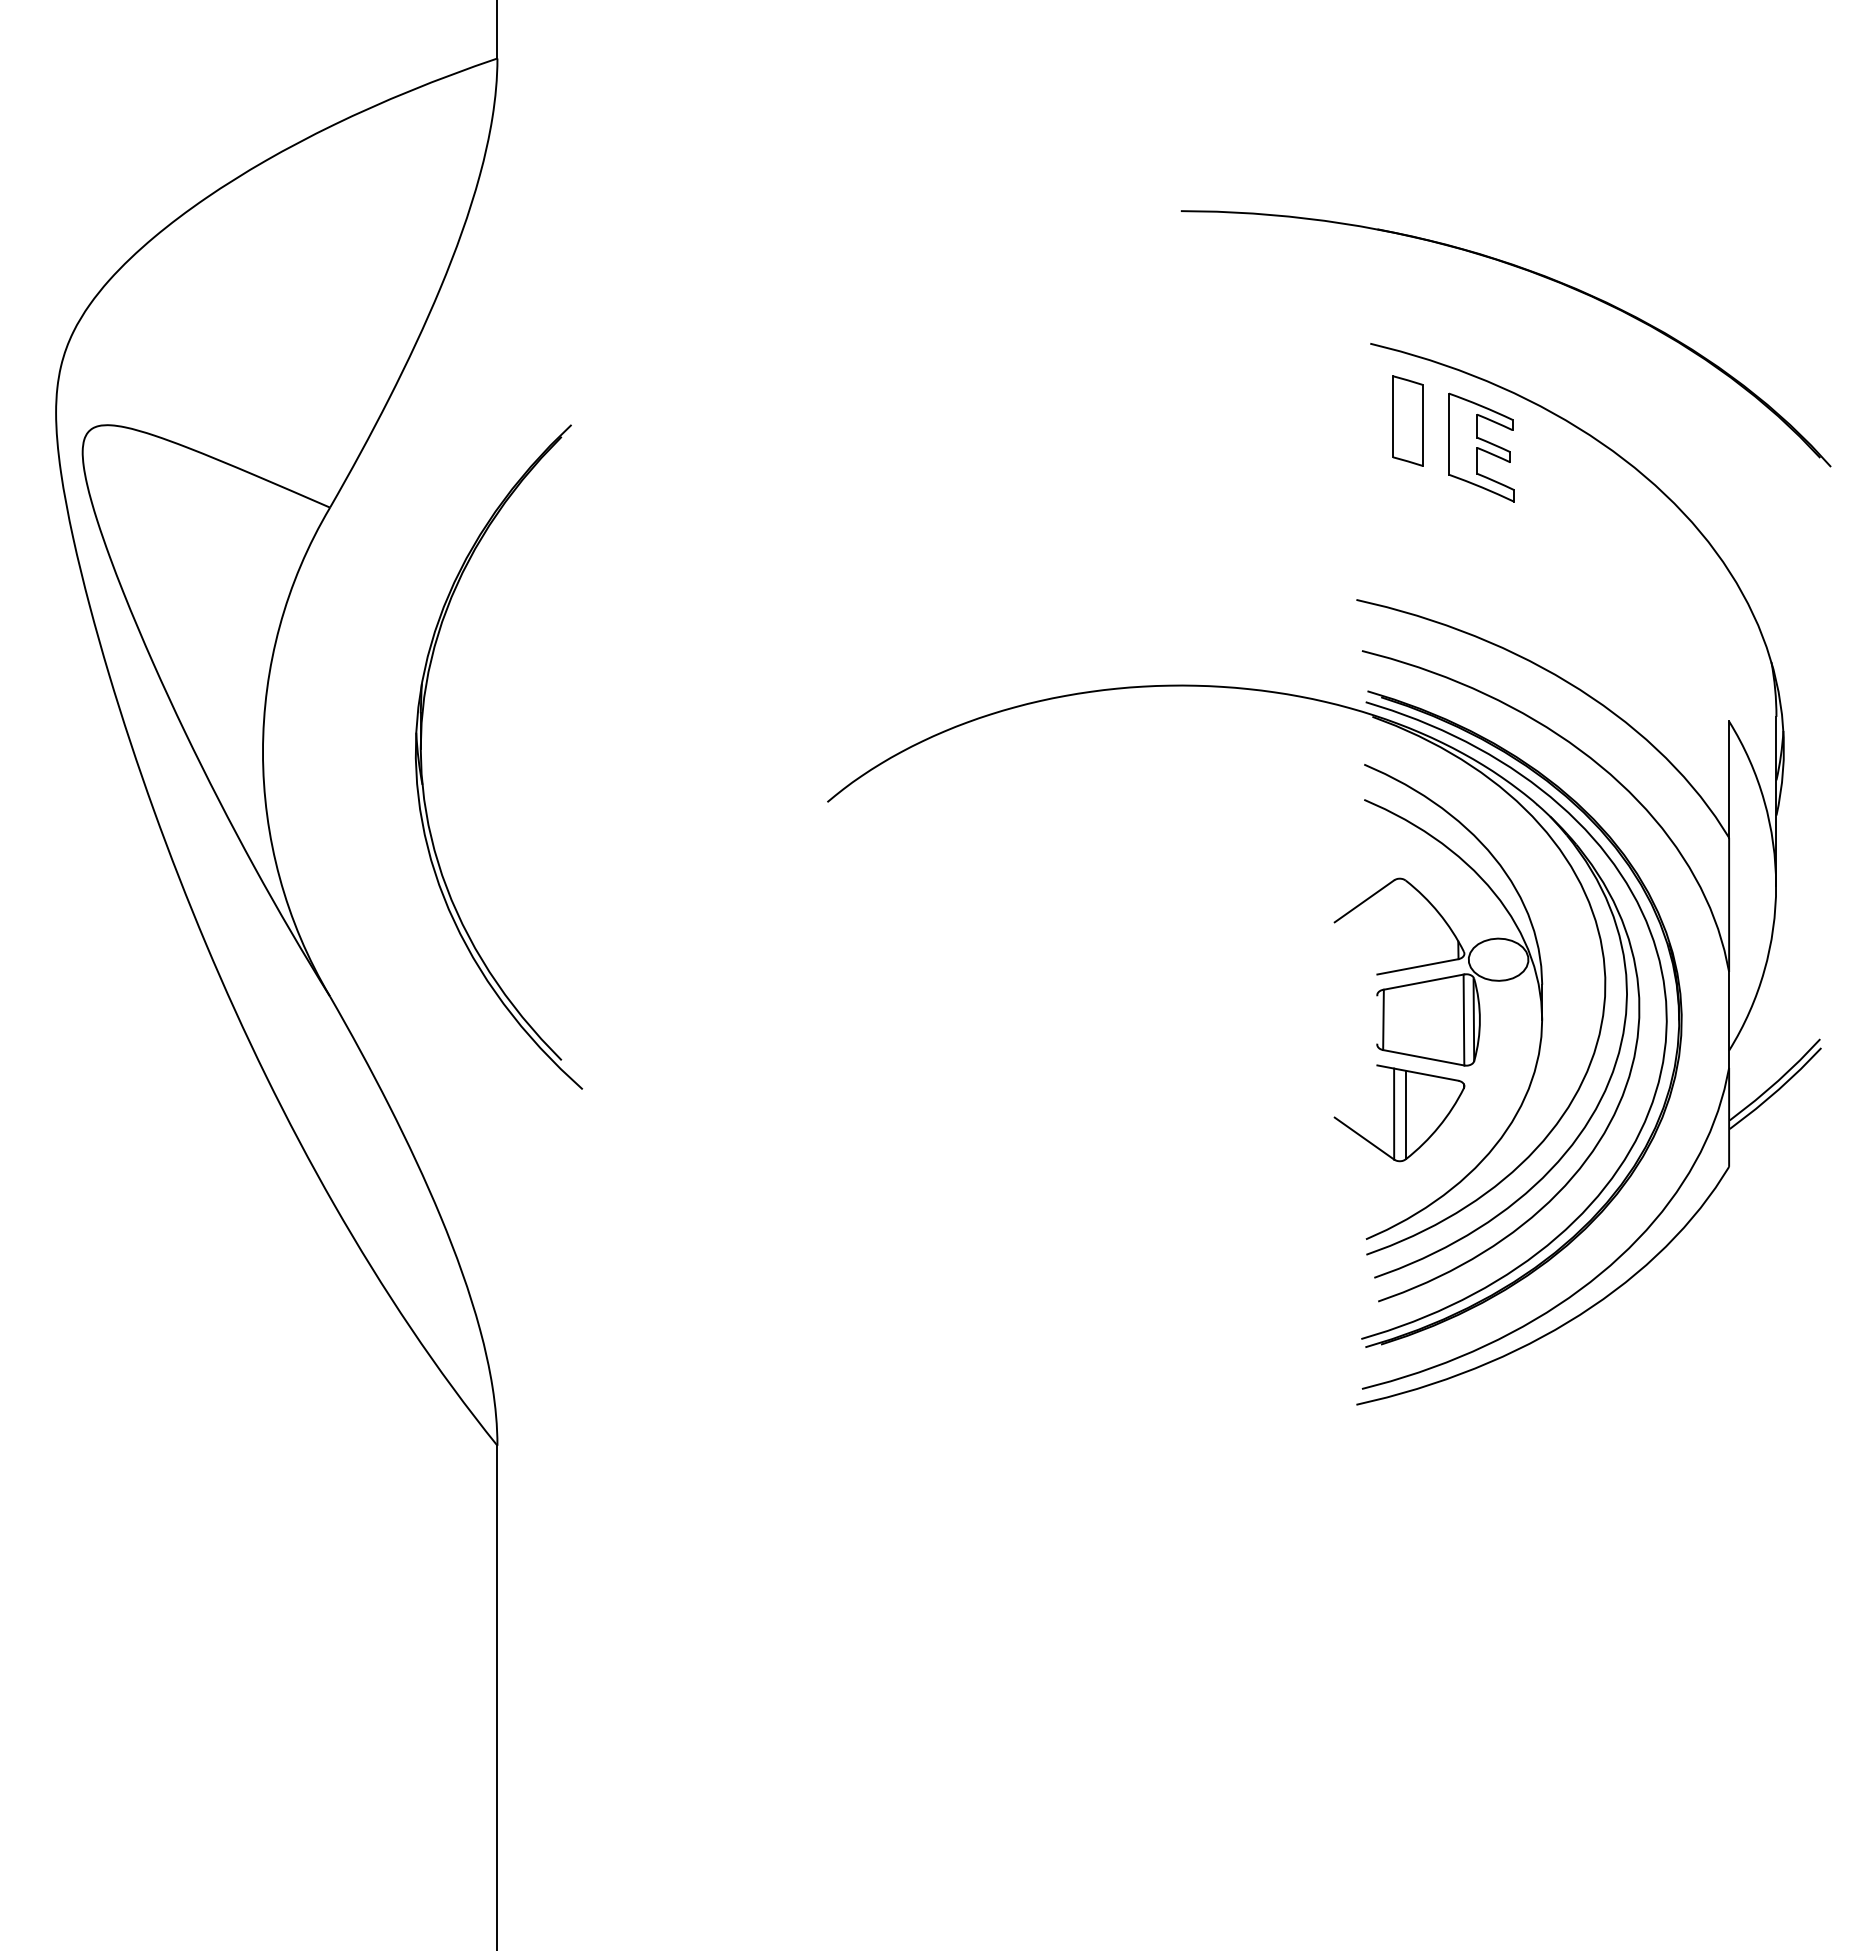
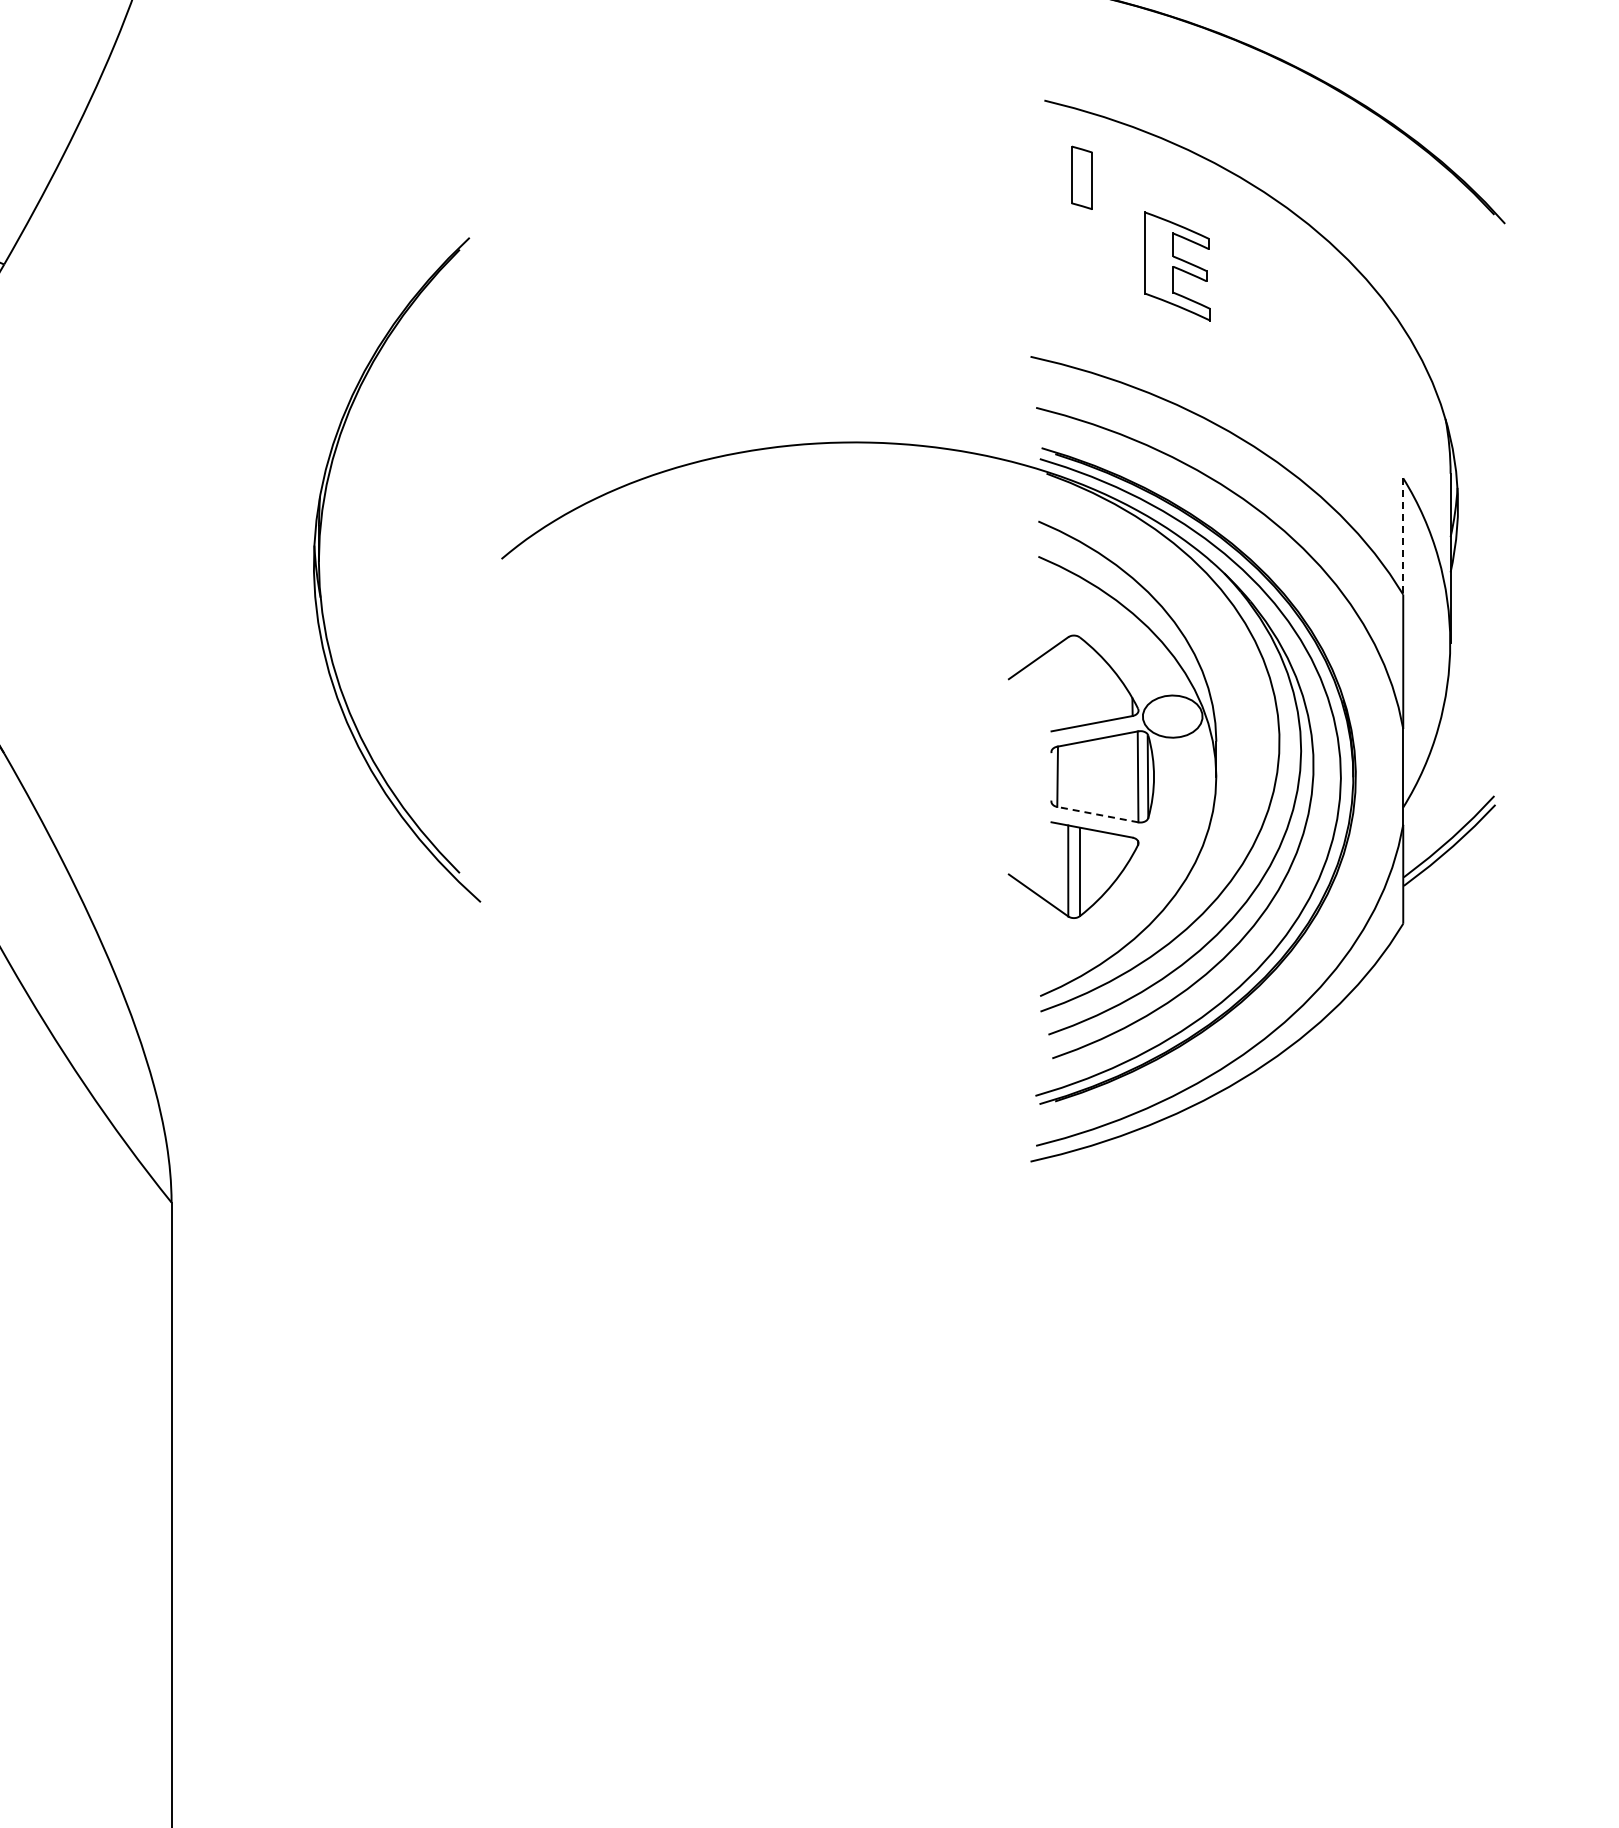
part: (1407, 420) -> (1081, 177), size x0.7
part: (1481, 447) -> (1177, 266), moved
part: (422, 761) -> (320, 574), moved
line: (1729, 780) -> (1403, 537), solid -> dashed
line: (1423, 1057) -> (1097, 814), solid -> dashed

